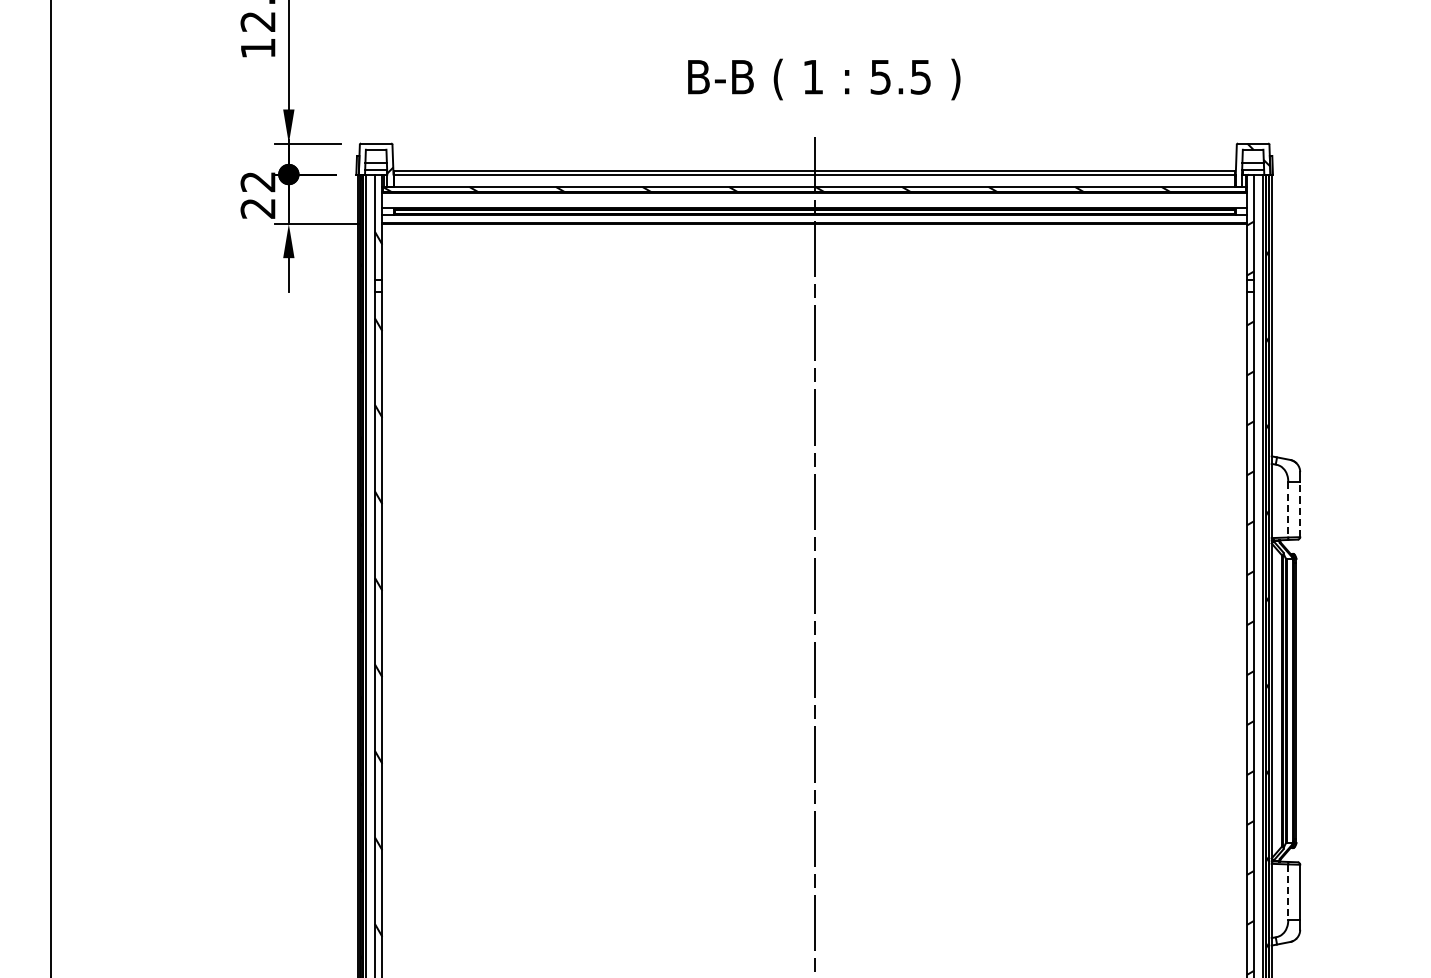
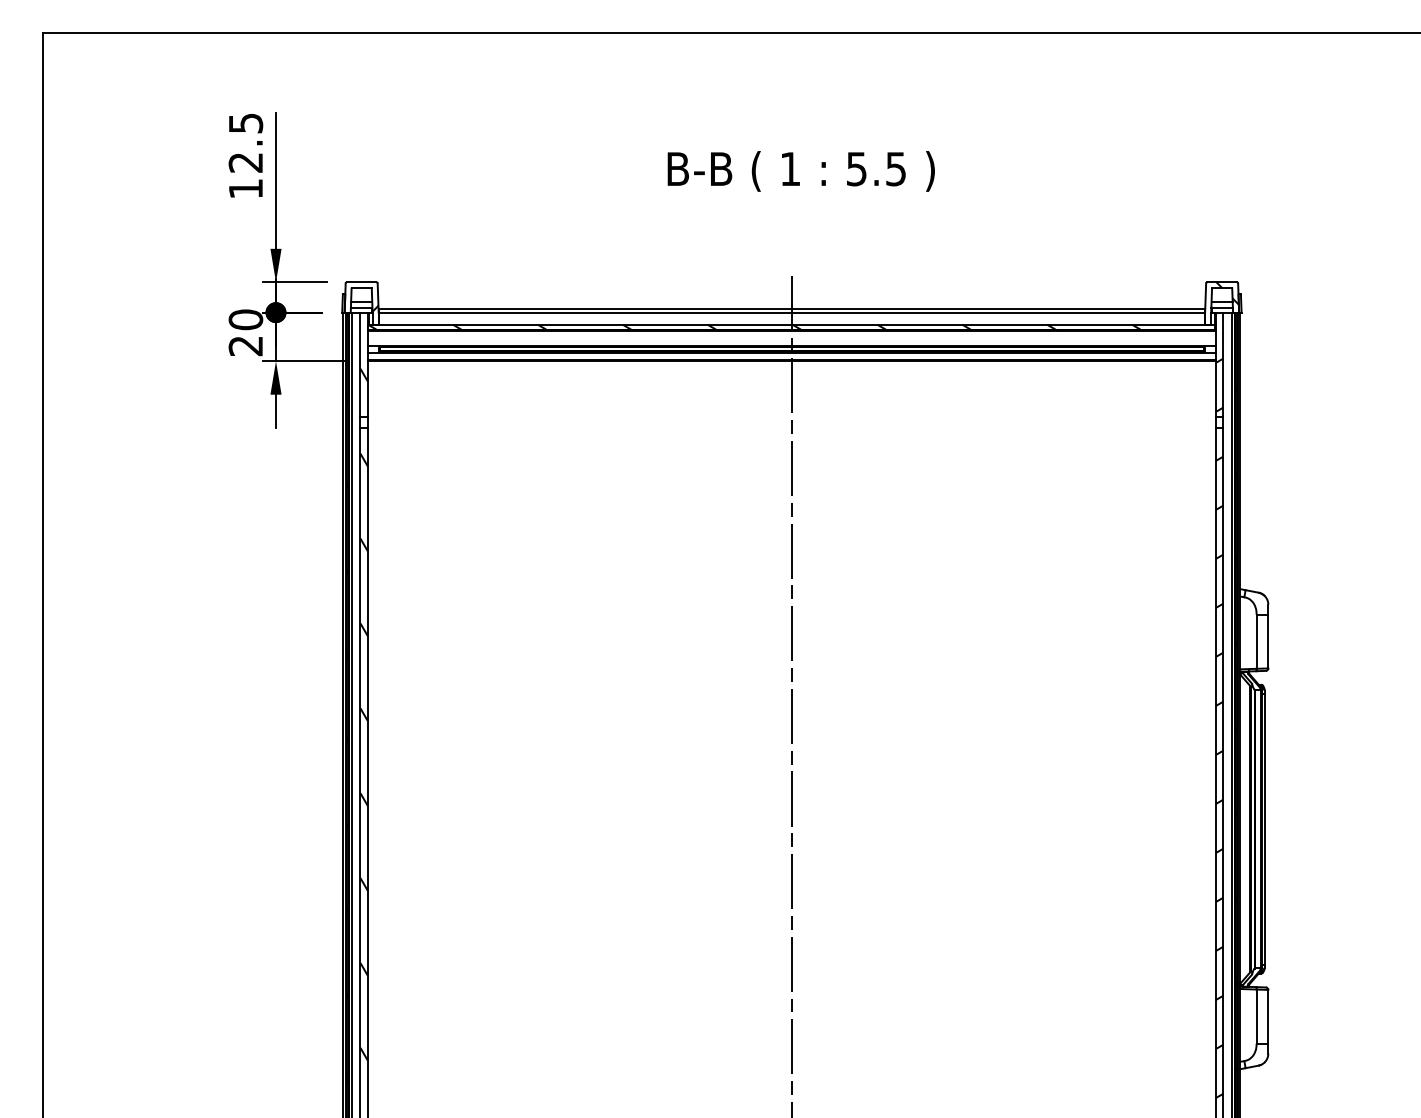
text: (823, 79) -> (800, 171), moved
text: (257, 181) -> (245, 319), 22 -> 20
line: (1300, 509) -> (1268, 641), dashed -> solid
line: (1288, 510) -> (1256, 642), dashed -> solid
line: (1288, 892) -> (1256, 1017), dashed -> solid

